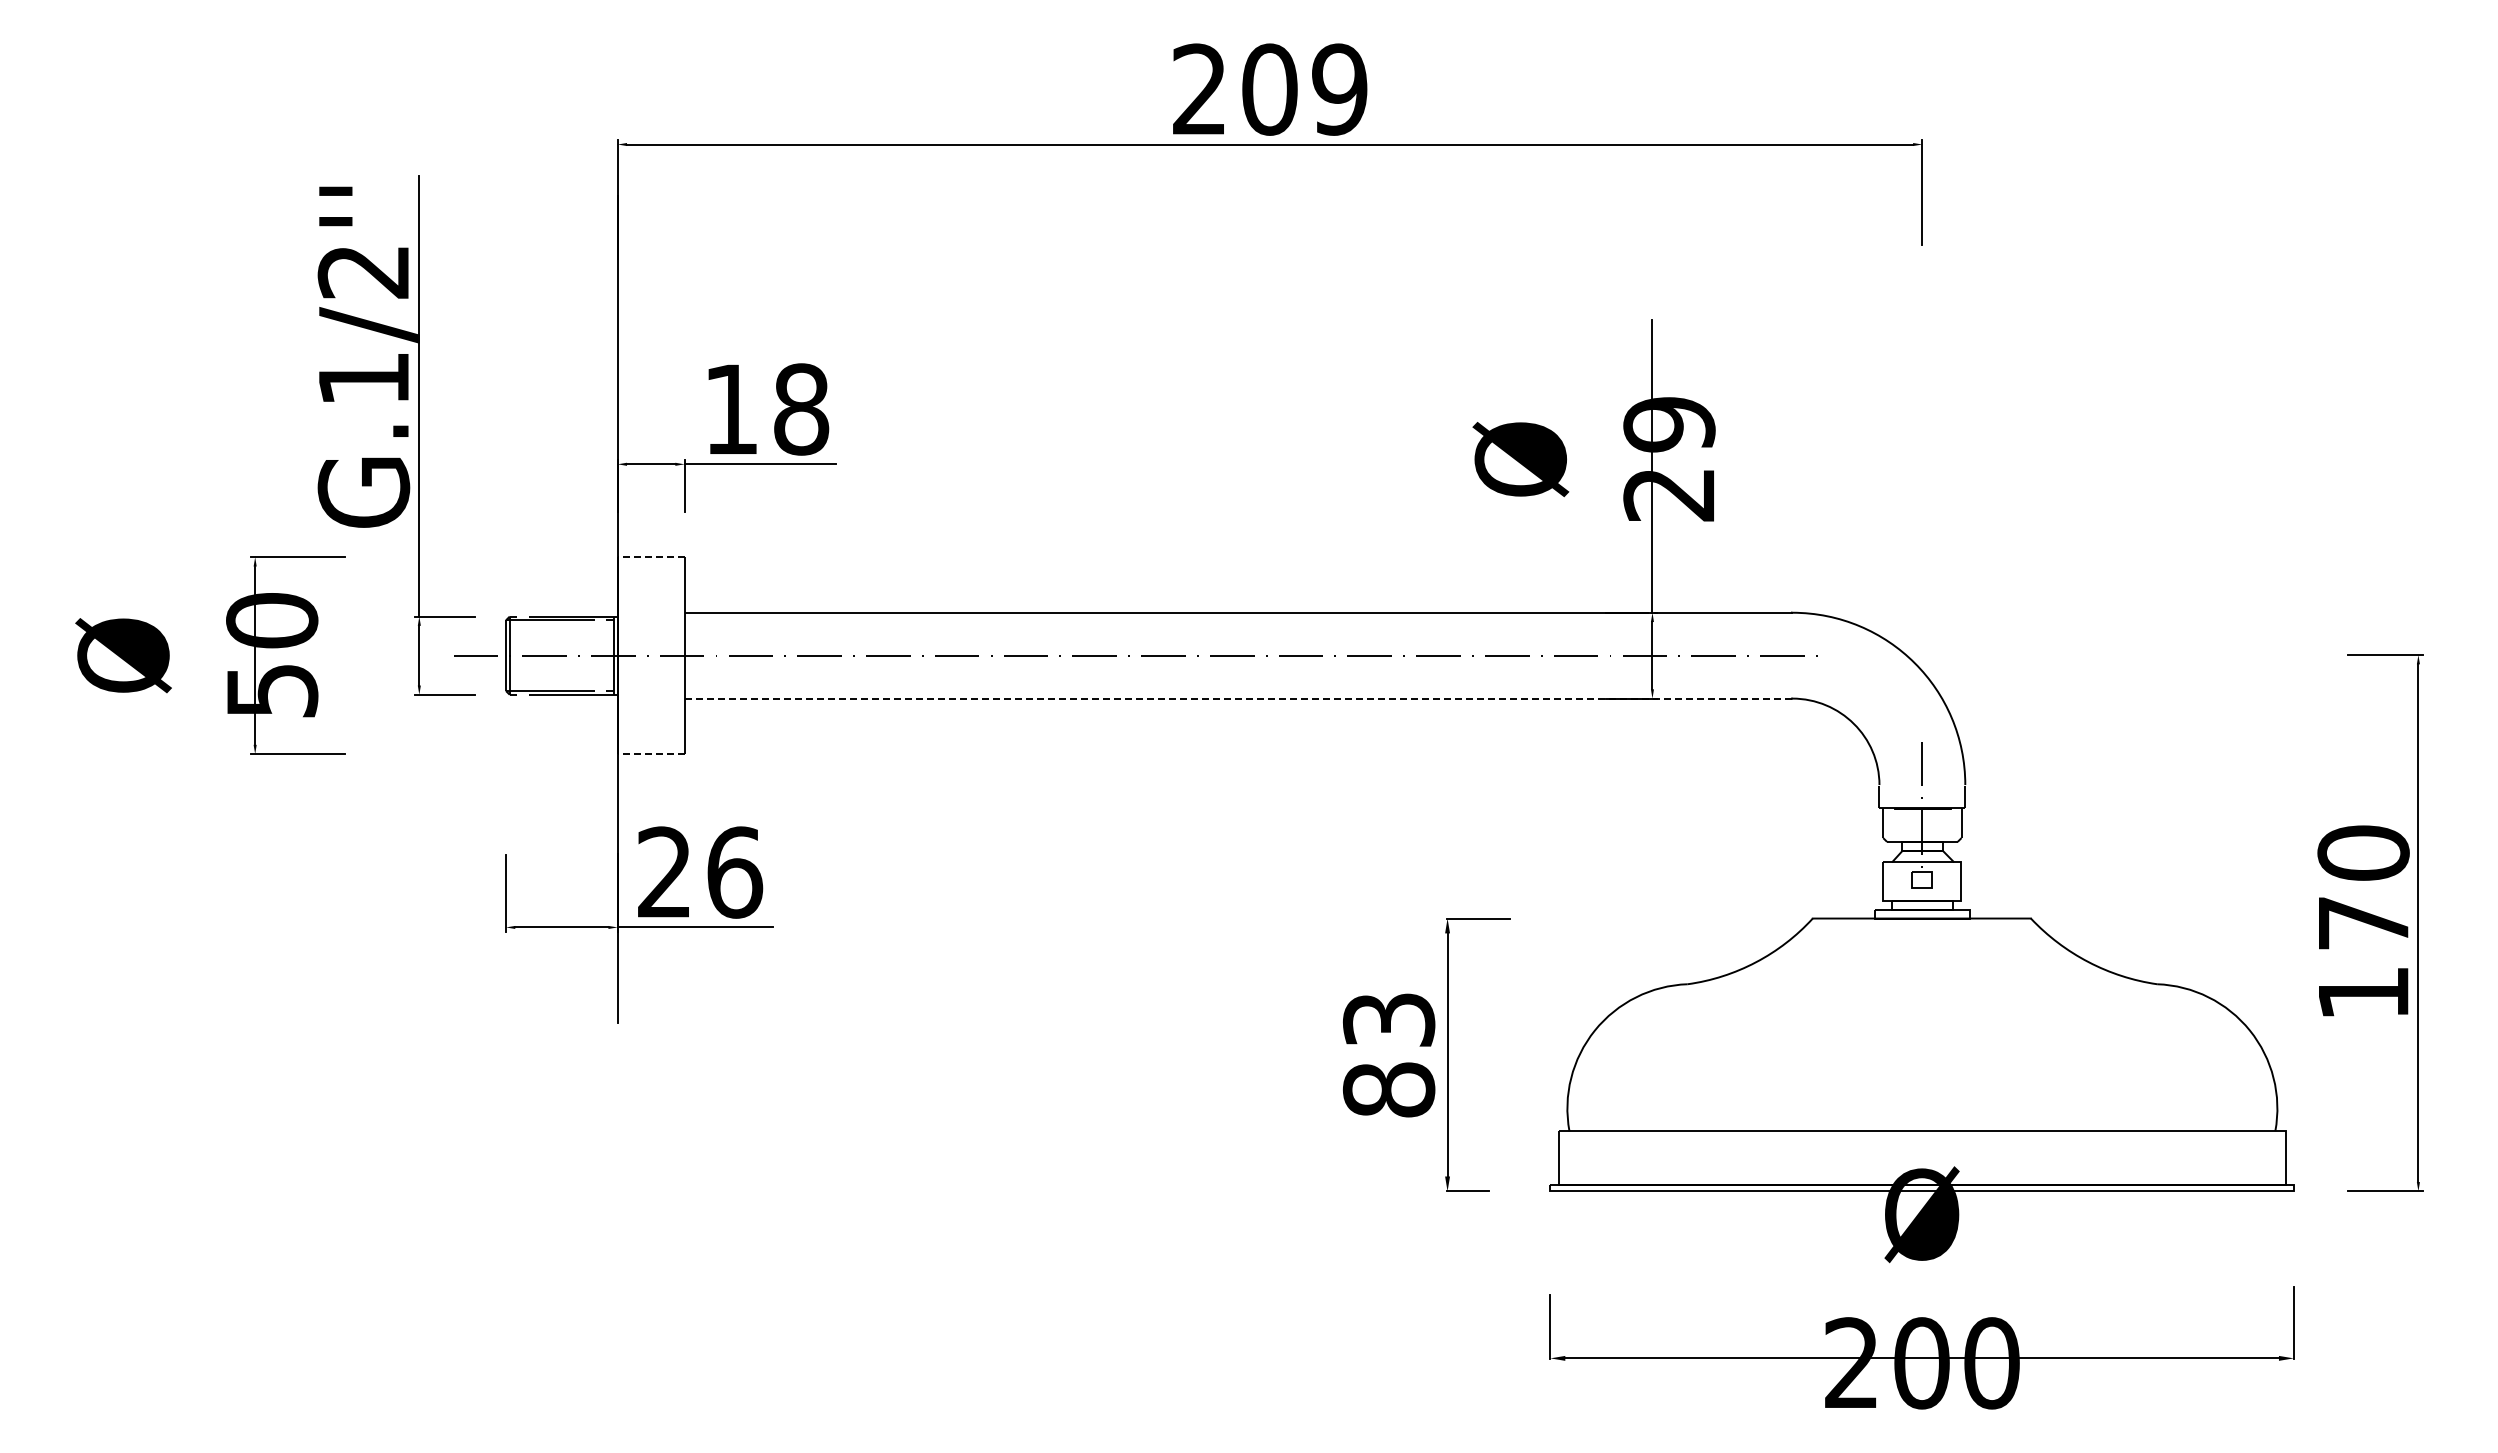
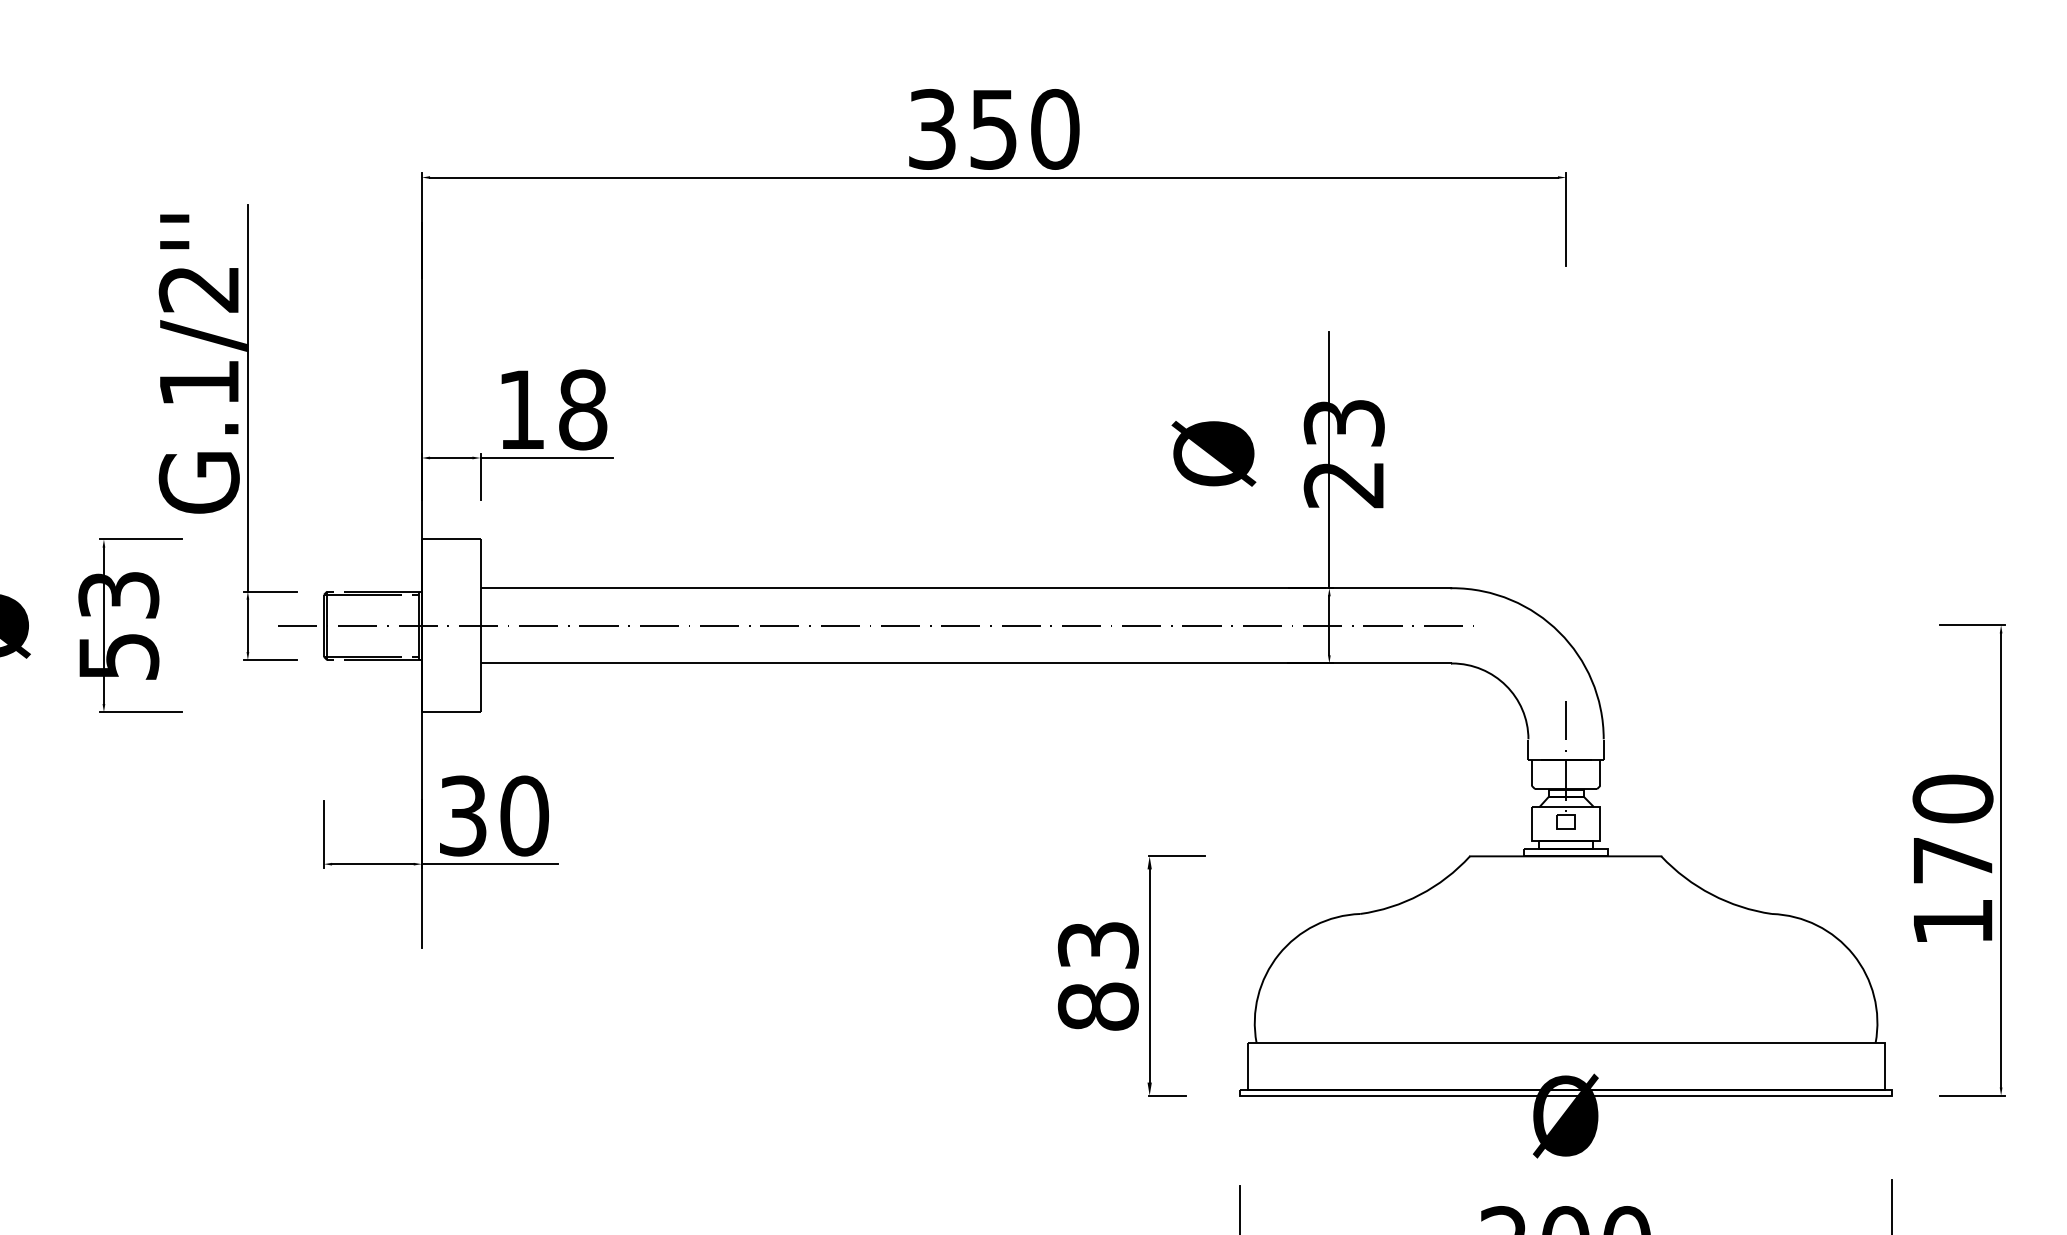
text: (1270, 89) -> (994, 129), 209 -> 350
text: (1669, 424) -> (1344, 423), 29 -> 23
line: (650, 556) -> (450, 538), dashed -> solid
text: (272, 620) -> (119, 594), 50 -> 53
line: (1238, 698) -> (966, 663), dashed -> solid
line: (650, 754) -> (450, 712), dashed -> solid
text: (700, 872) -> (494, 815), 26 -> 30

